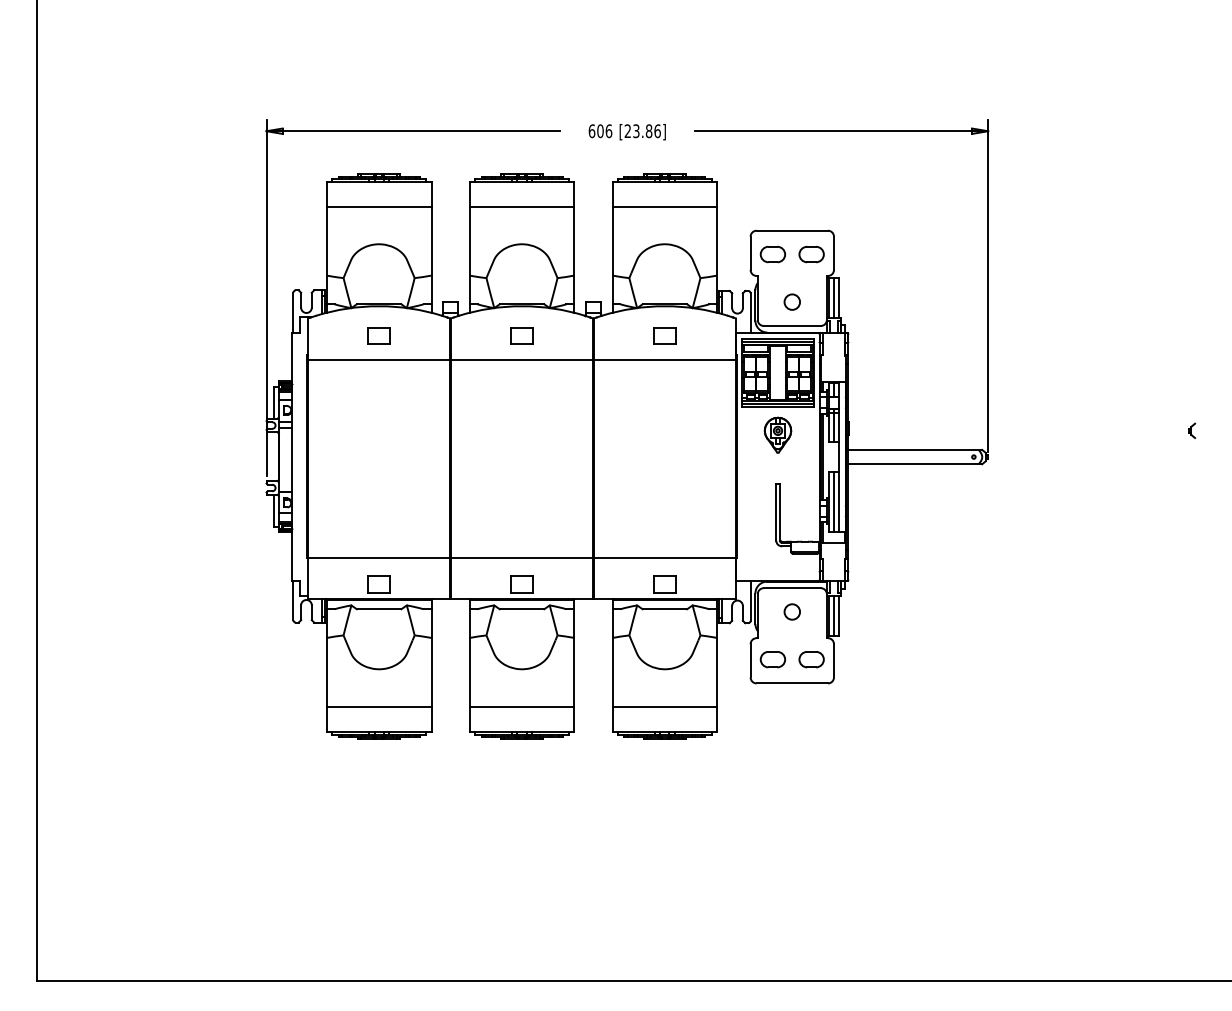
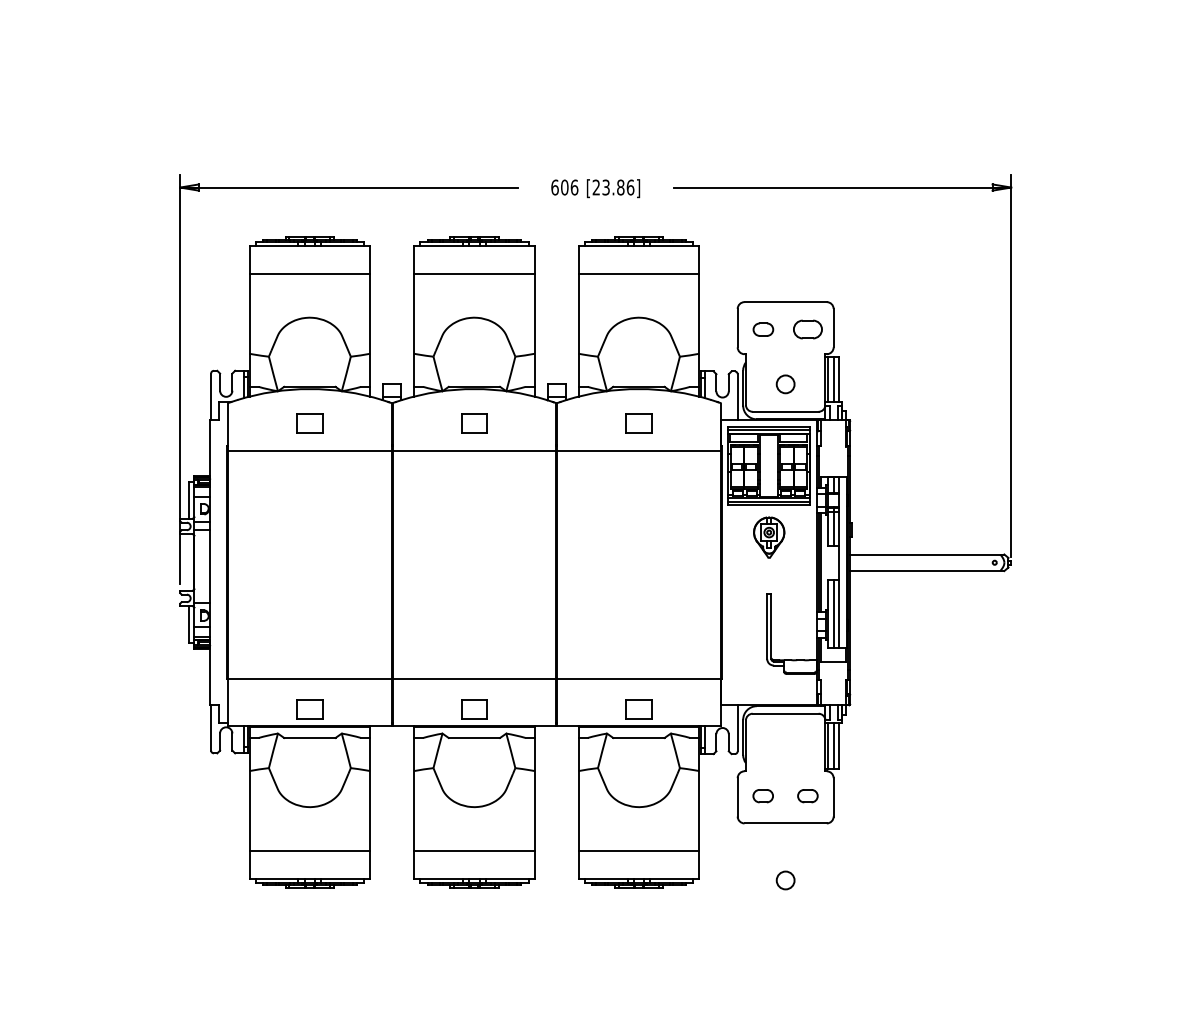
part: (772, 254) -> (762, 329), size x0.7
circle: (791, 611) -> (784, 879), moved
part: (772, 659) -> (762, 795), size x0.7
part: (811, 659) -> (807, 795), size x0.7

